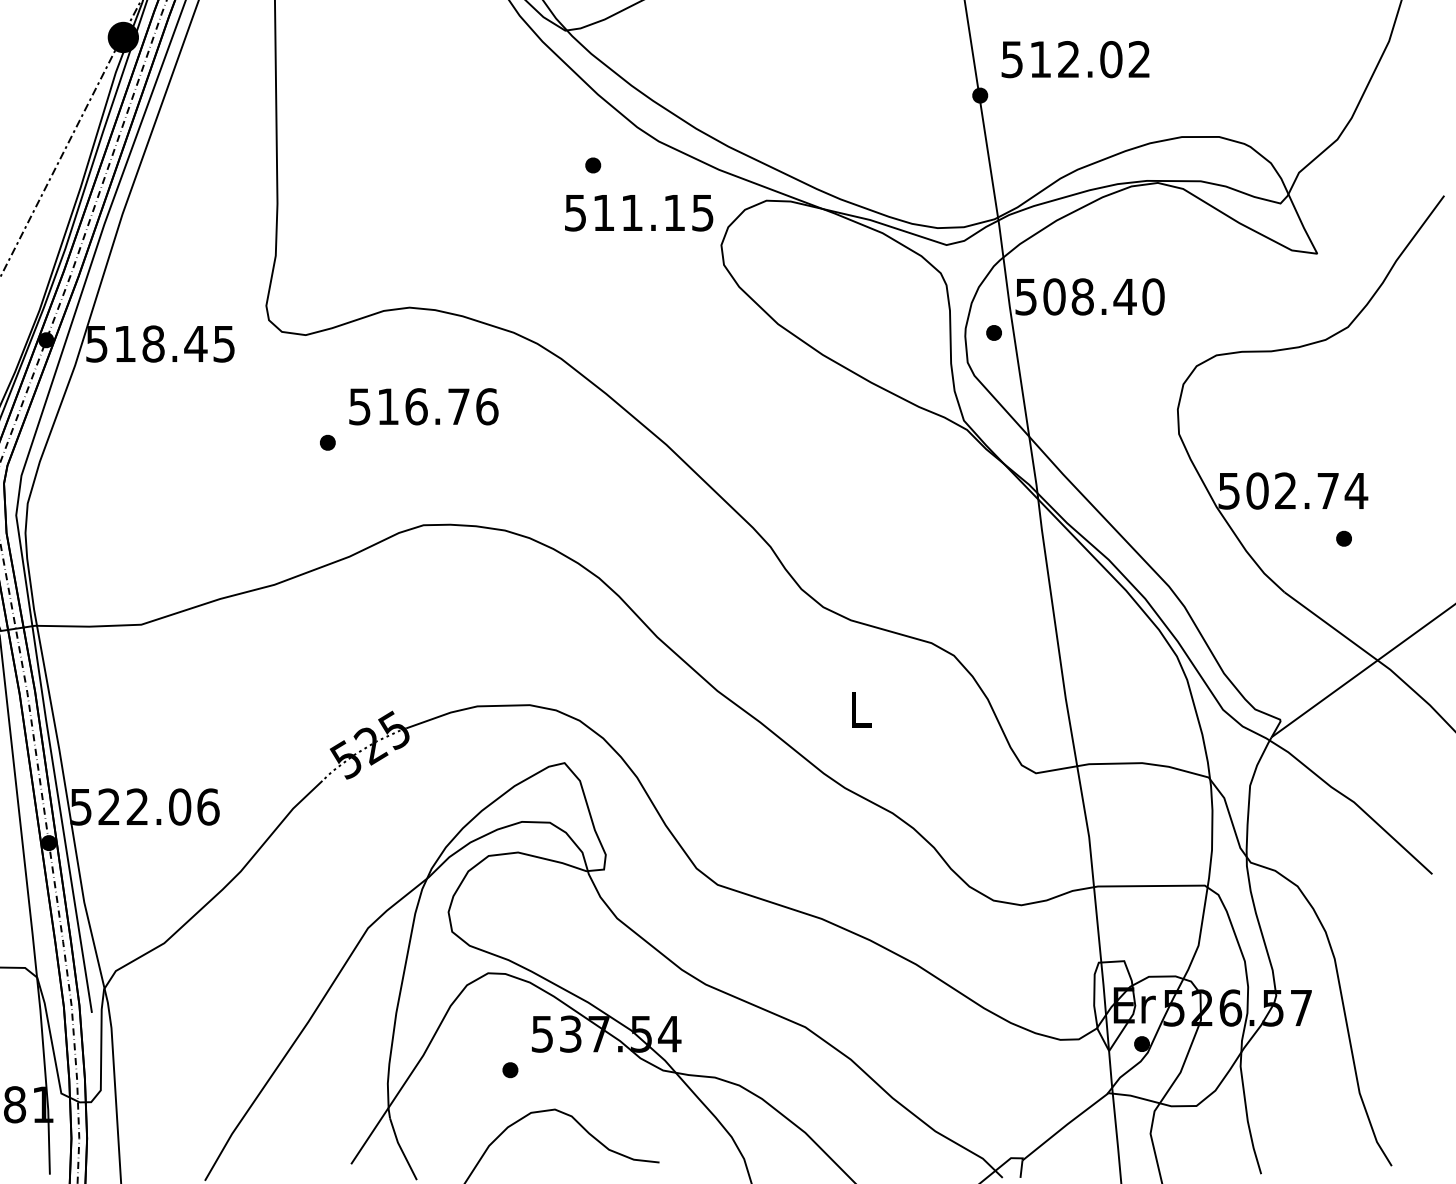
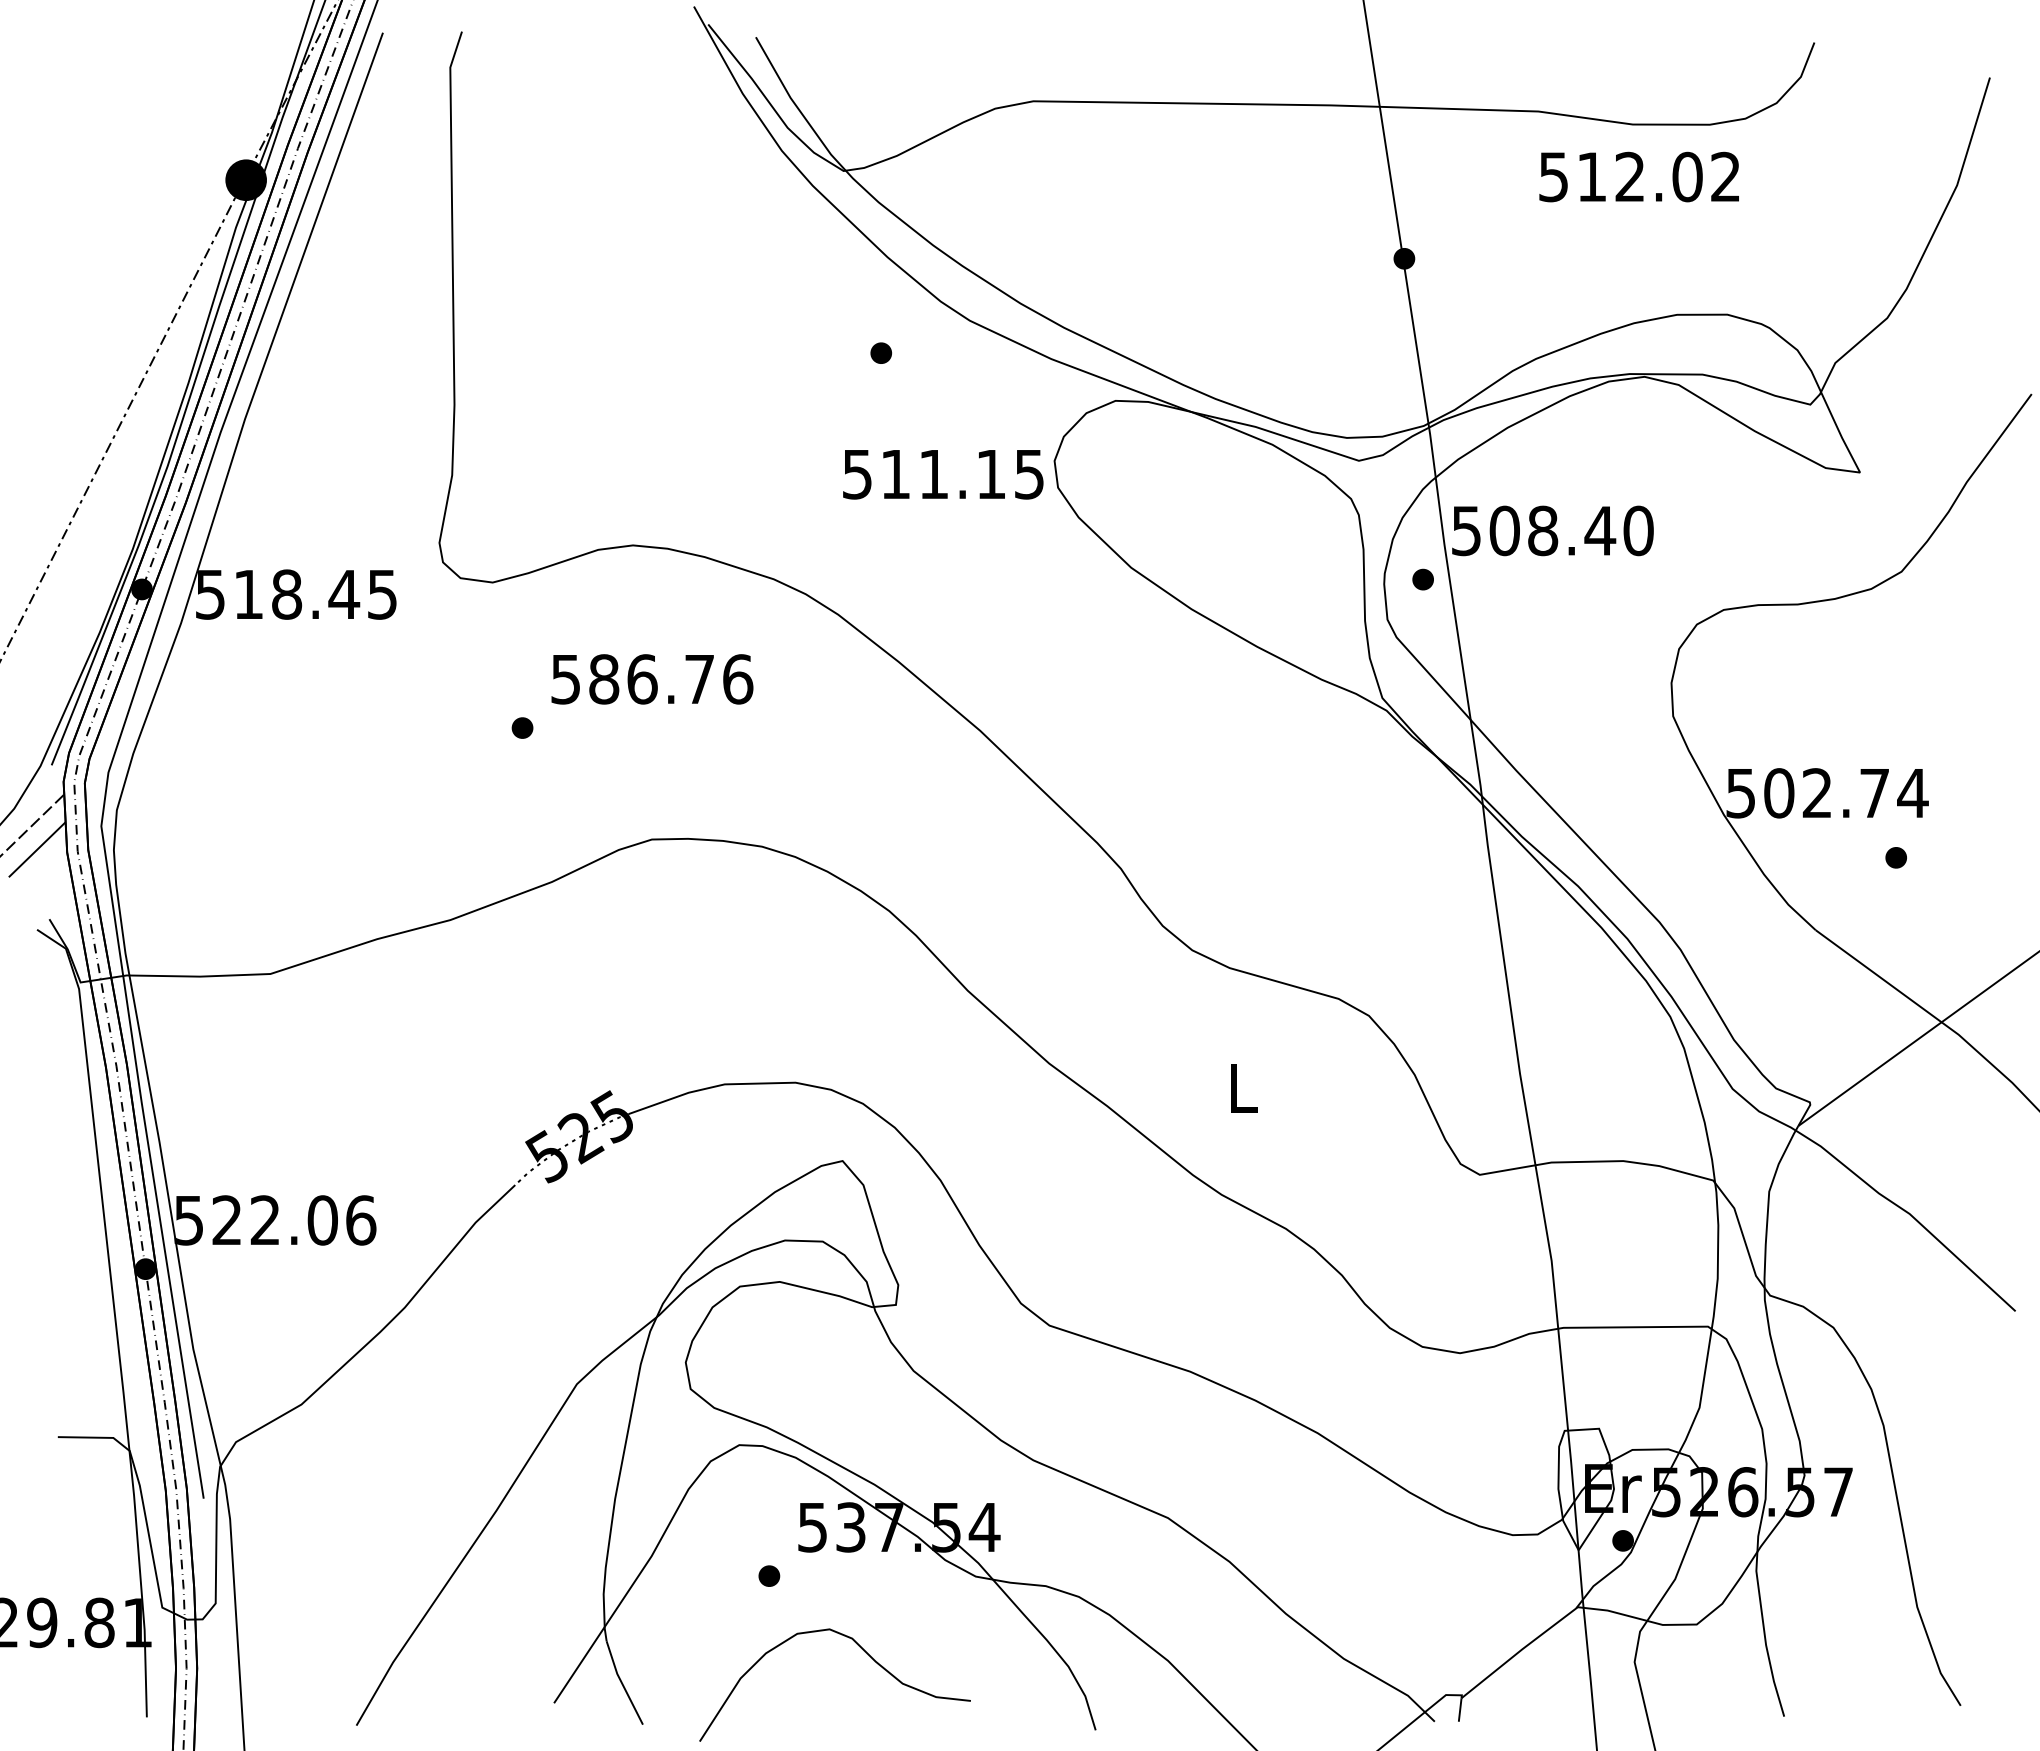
text: (1074, 59) -> (1638, 176), moved
text: (639, 213) -> (943, 474), moved
text: (388, 406) -> (604, 679), 516.76 -> 586.76

